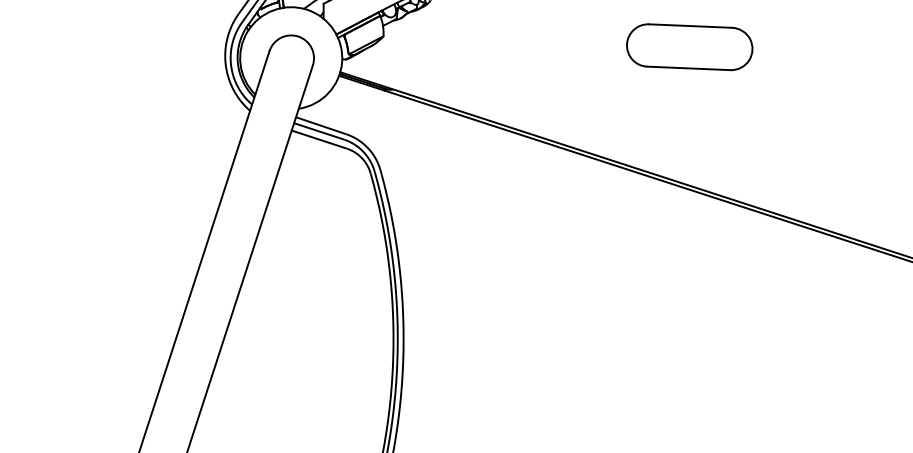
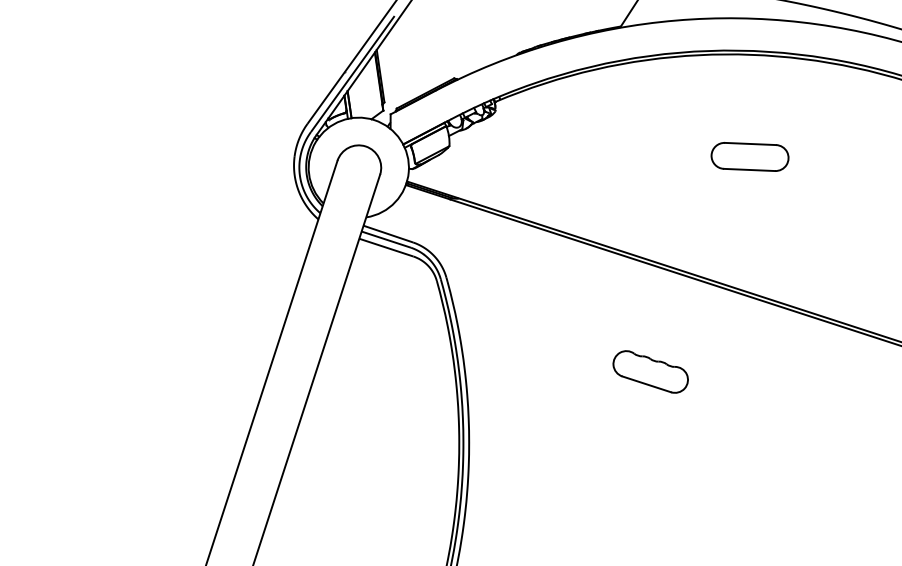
part: (689, 46) -> (749, 156), size x0.62
part: (588, 265) -> (650, 371), added

